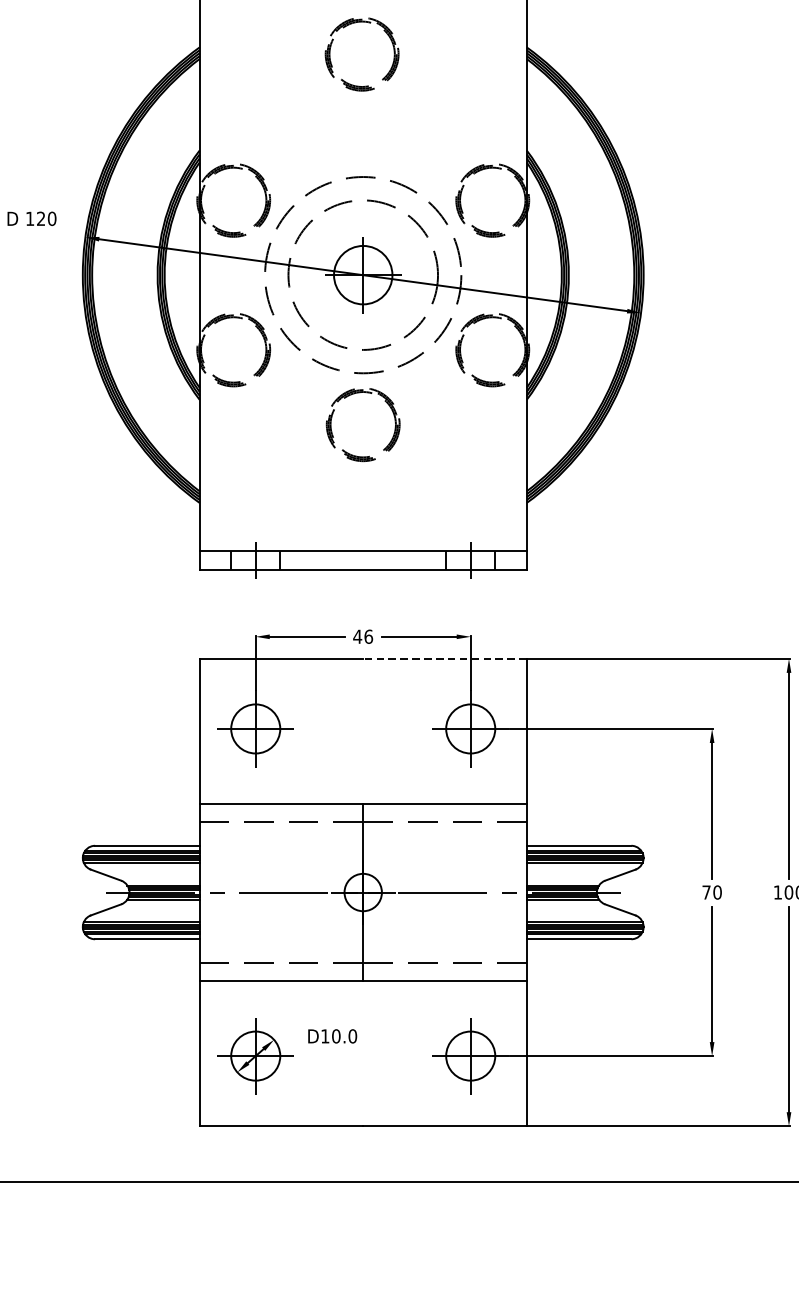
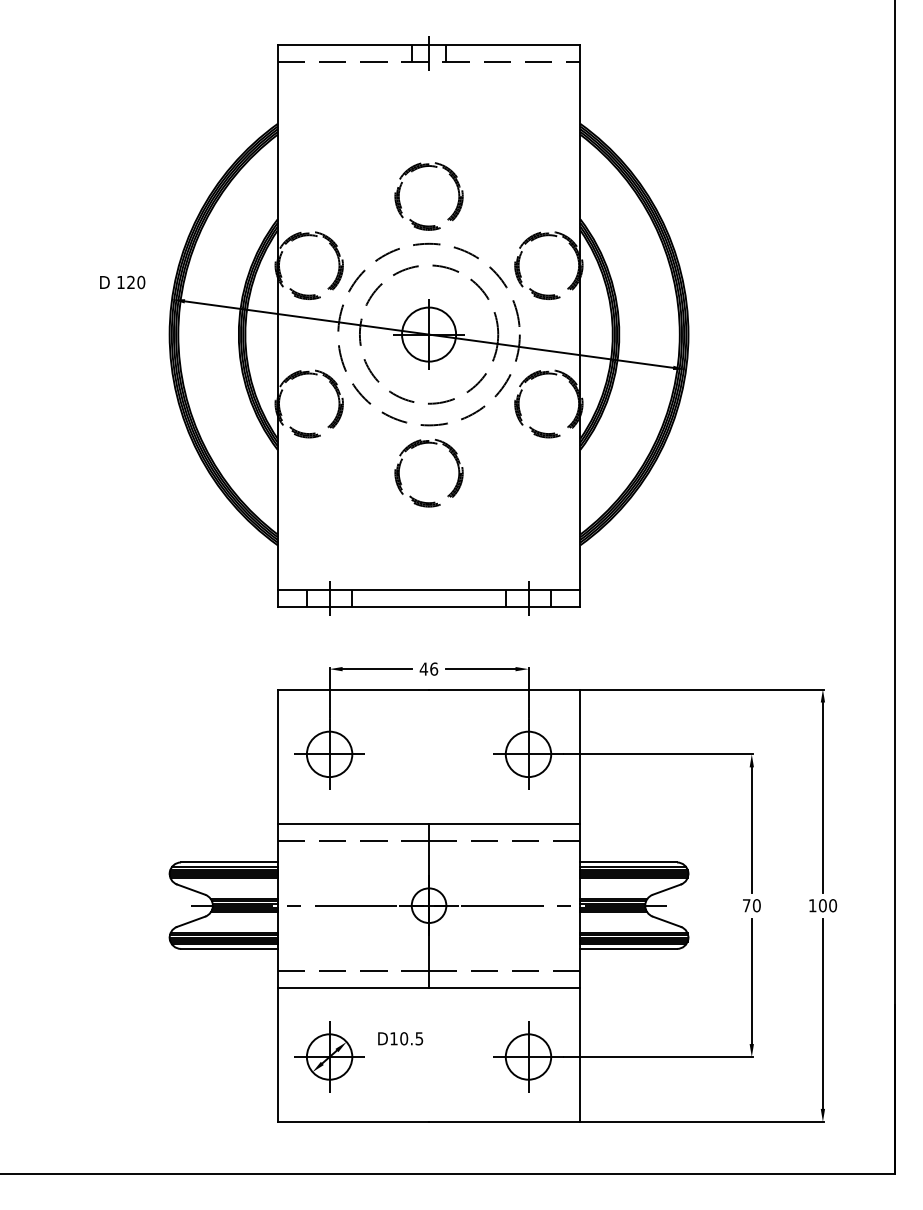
part: (331, 49) -> (400, 191), moved
line: (444, 658) -> (504, 689), dashed -> solid
text: (352, 1036) -> (419, 1038), D10.0 -> D10.5

